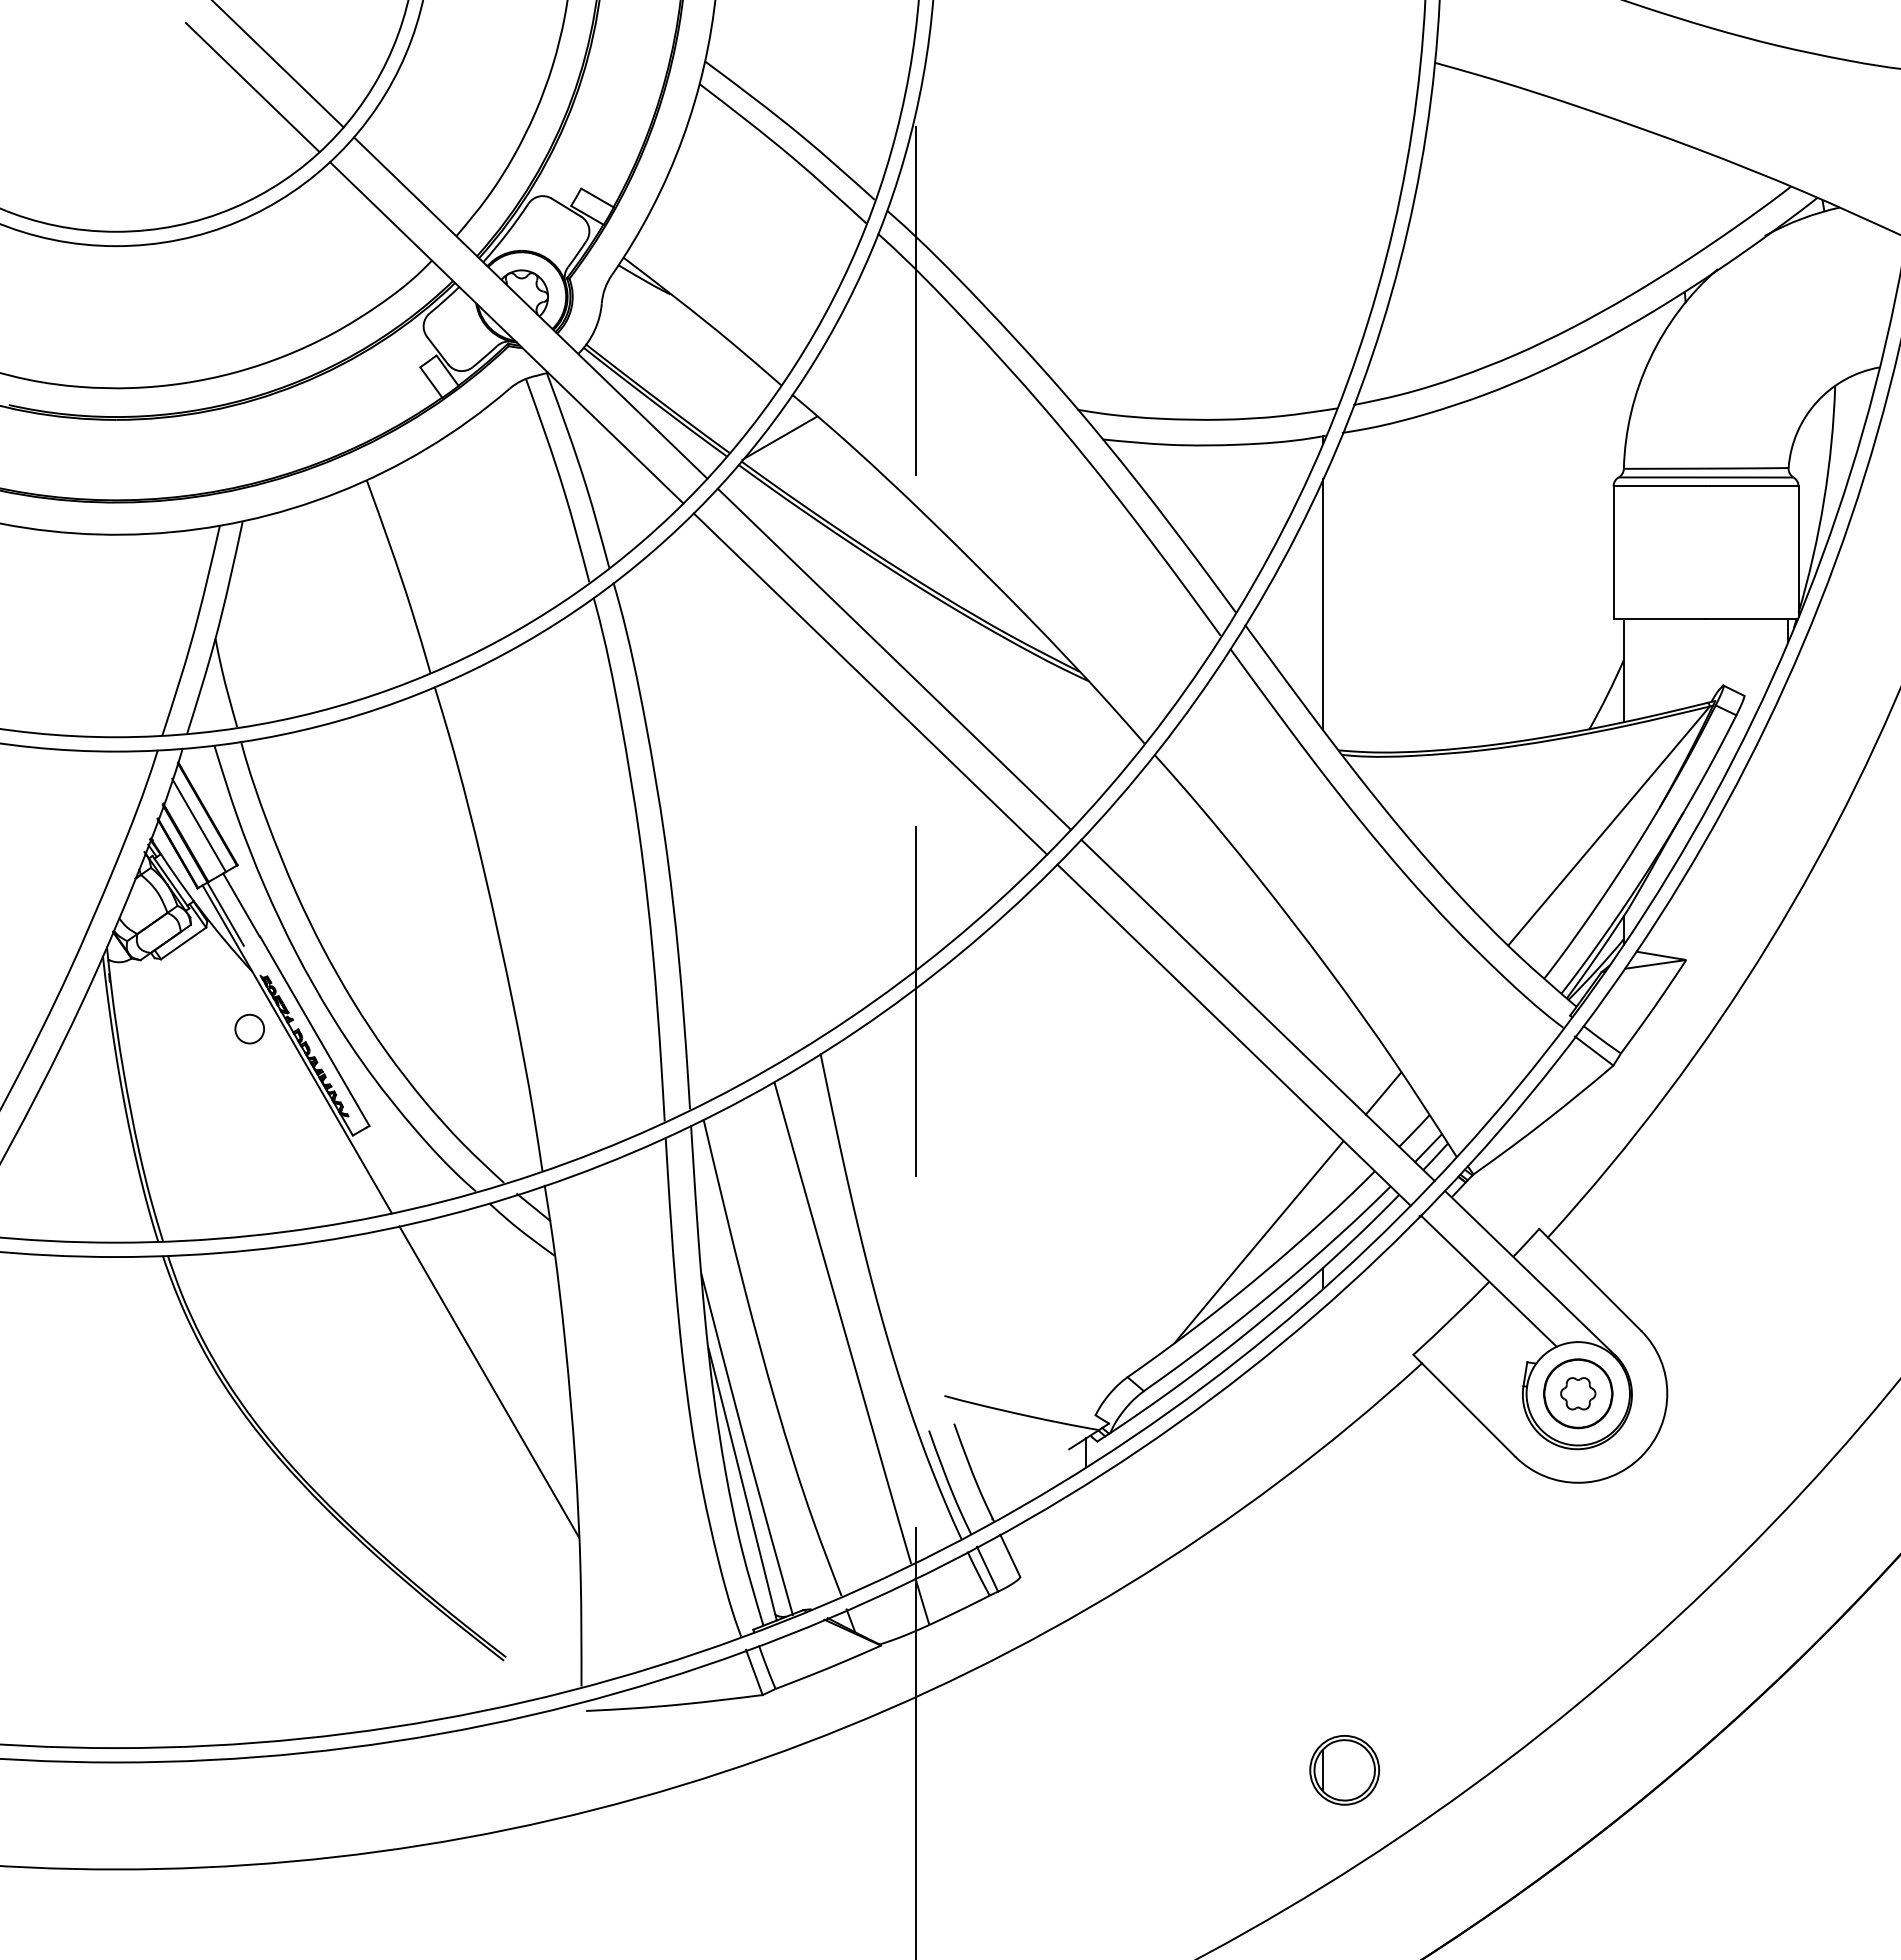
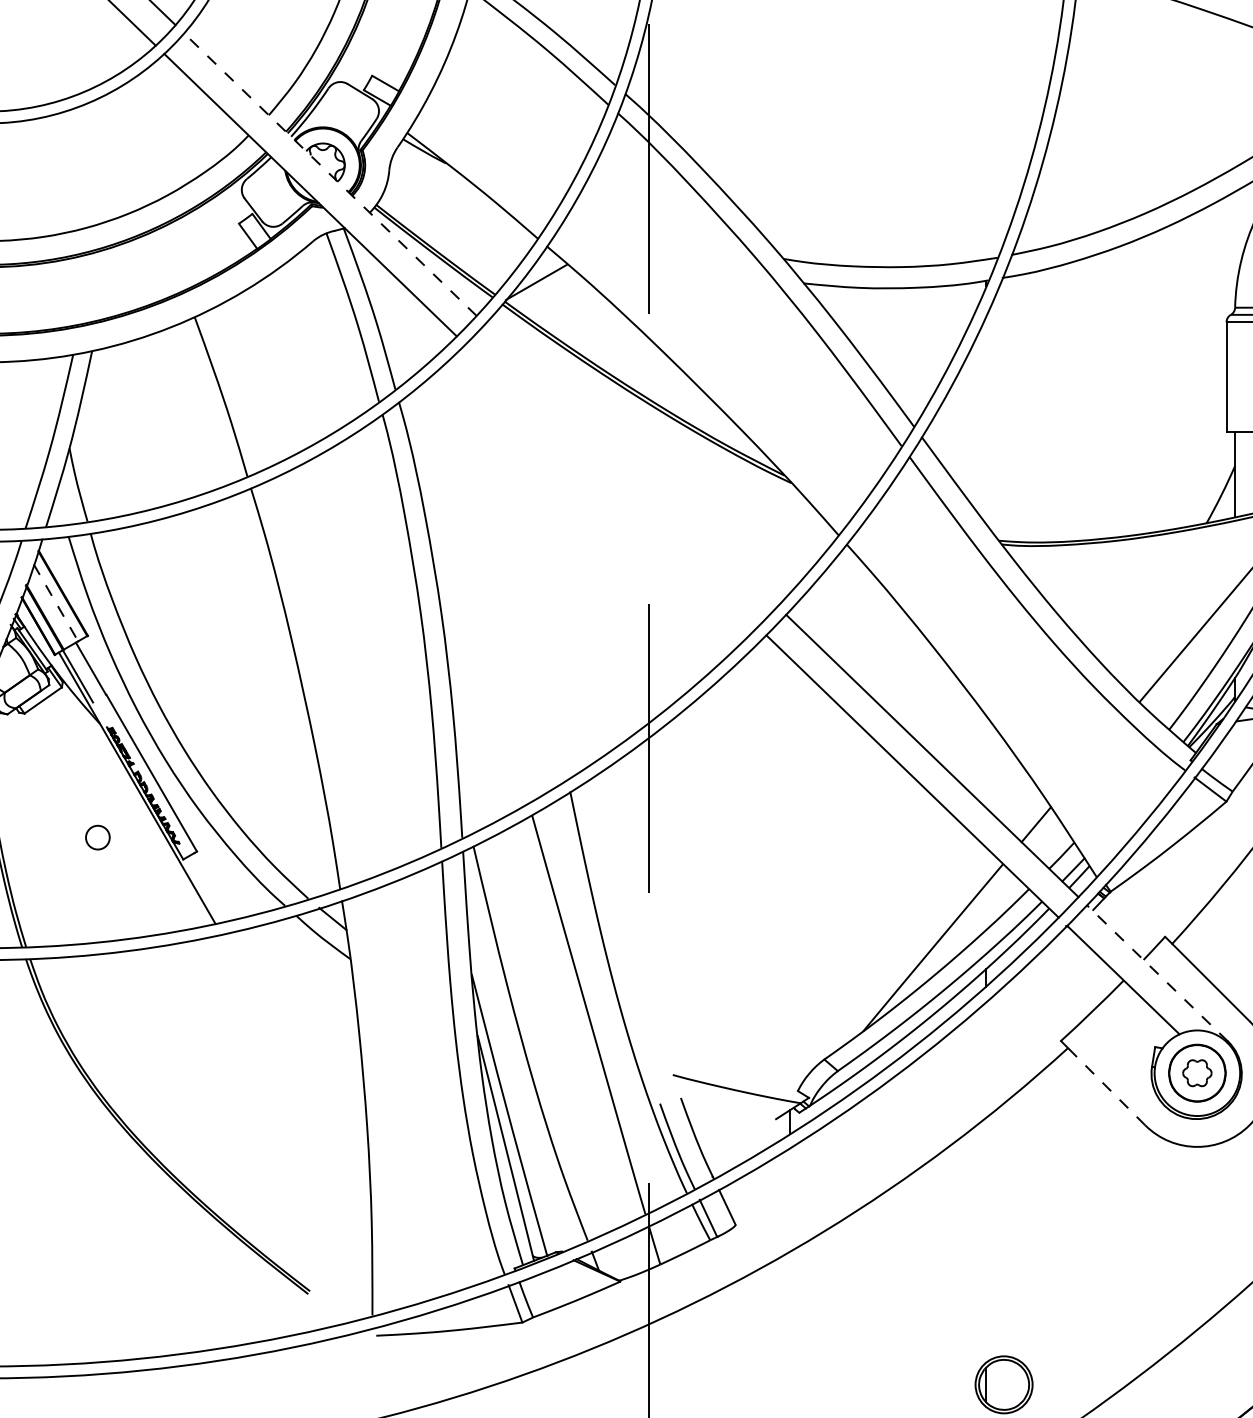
line: (530, 308) -> (330, 175), solid -> dashed
line: (1323, 604) -> (986, 420), removed
line: (894, 658) -> (631, 464), removed
line: (870, 683) -> (611, 485), removed
line: (199, 825) -> (56, 602), solid -> dashed
circle: (249, 1028) -> (97, 837), moved
line: (1529, 1272) -> (1157, 972), solid -> dashed
line: (488, 1381) -> (295, 1063), removed
line: (1468, 1410) -> (1106, 1087), solid -> dashed

